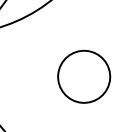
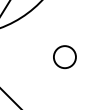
circle: (83, 75) -> (64, 56), size x0.6

